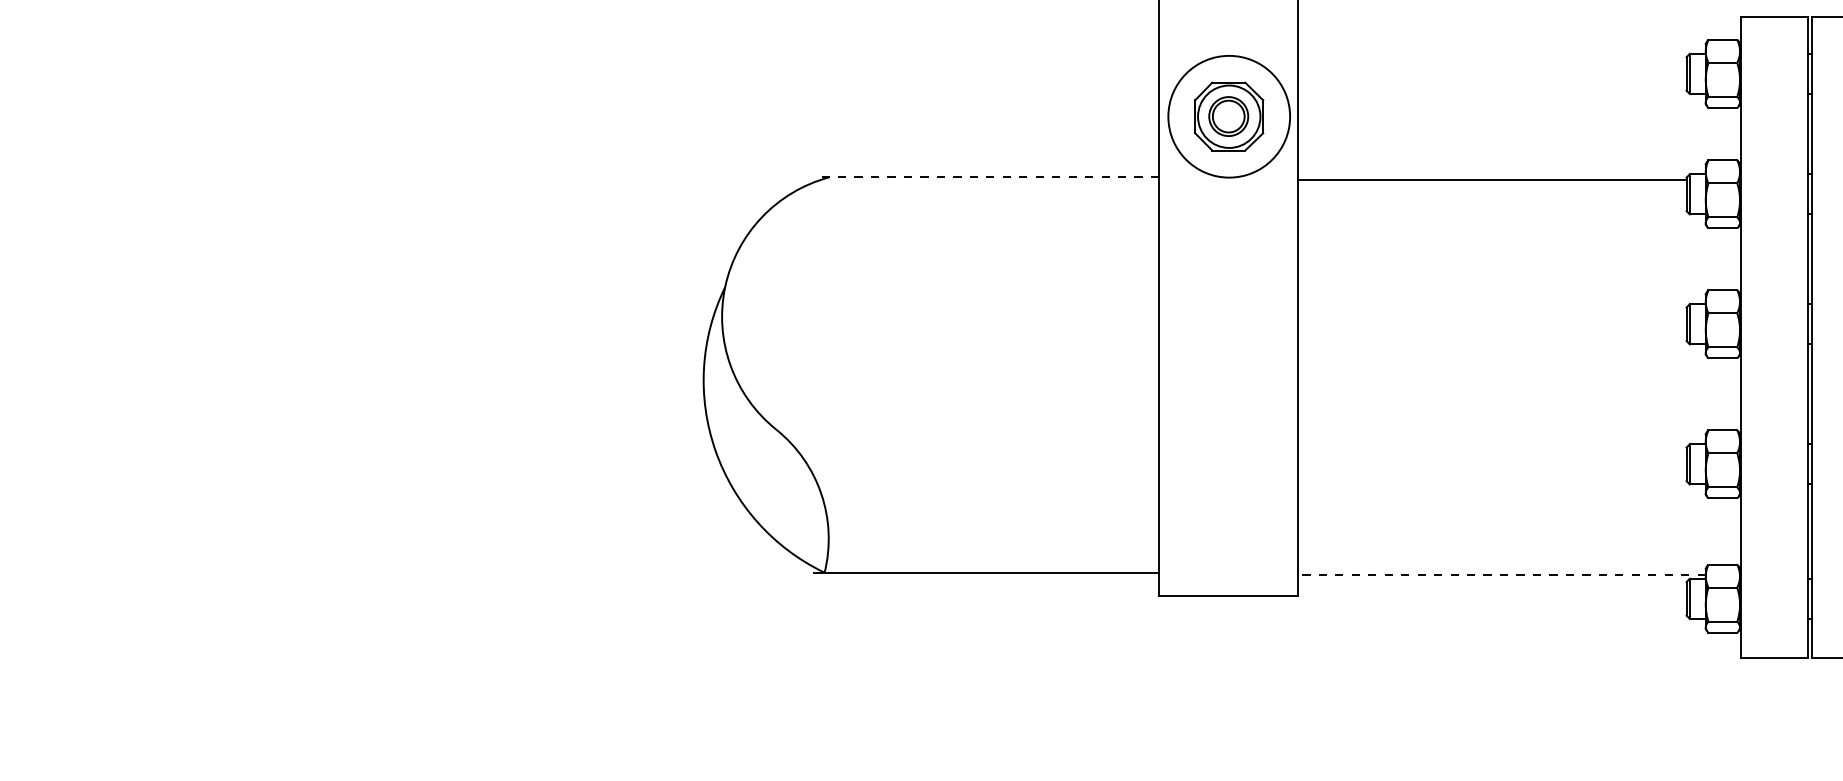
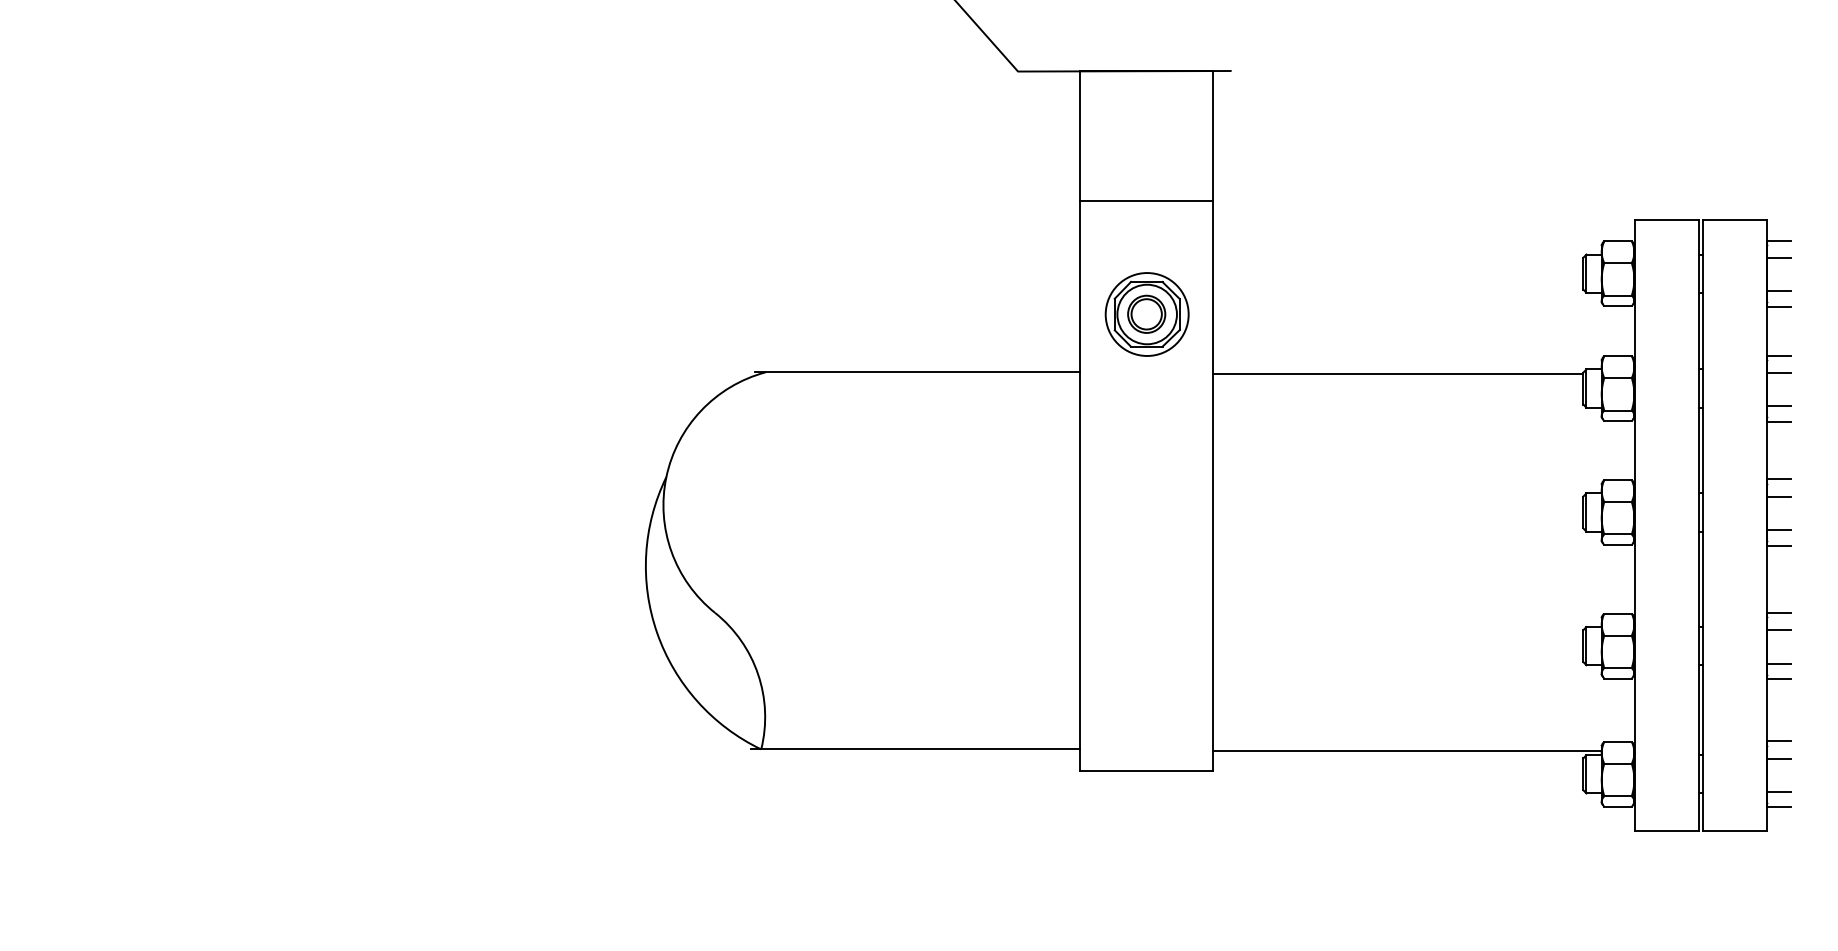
circle: (1228, 116) -> (1146, 314), size x0.71
line: (988, 177) -> (917, 372), dashed -> solid
line: (1501, 574) -> (1406, 751), dashed -> solid

